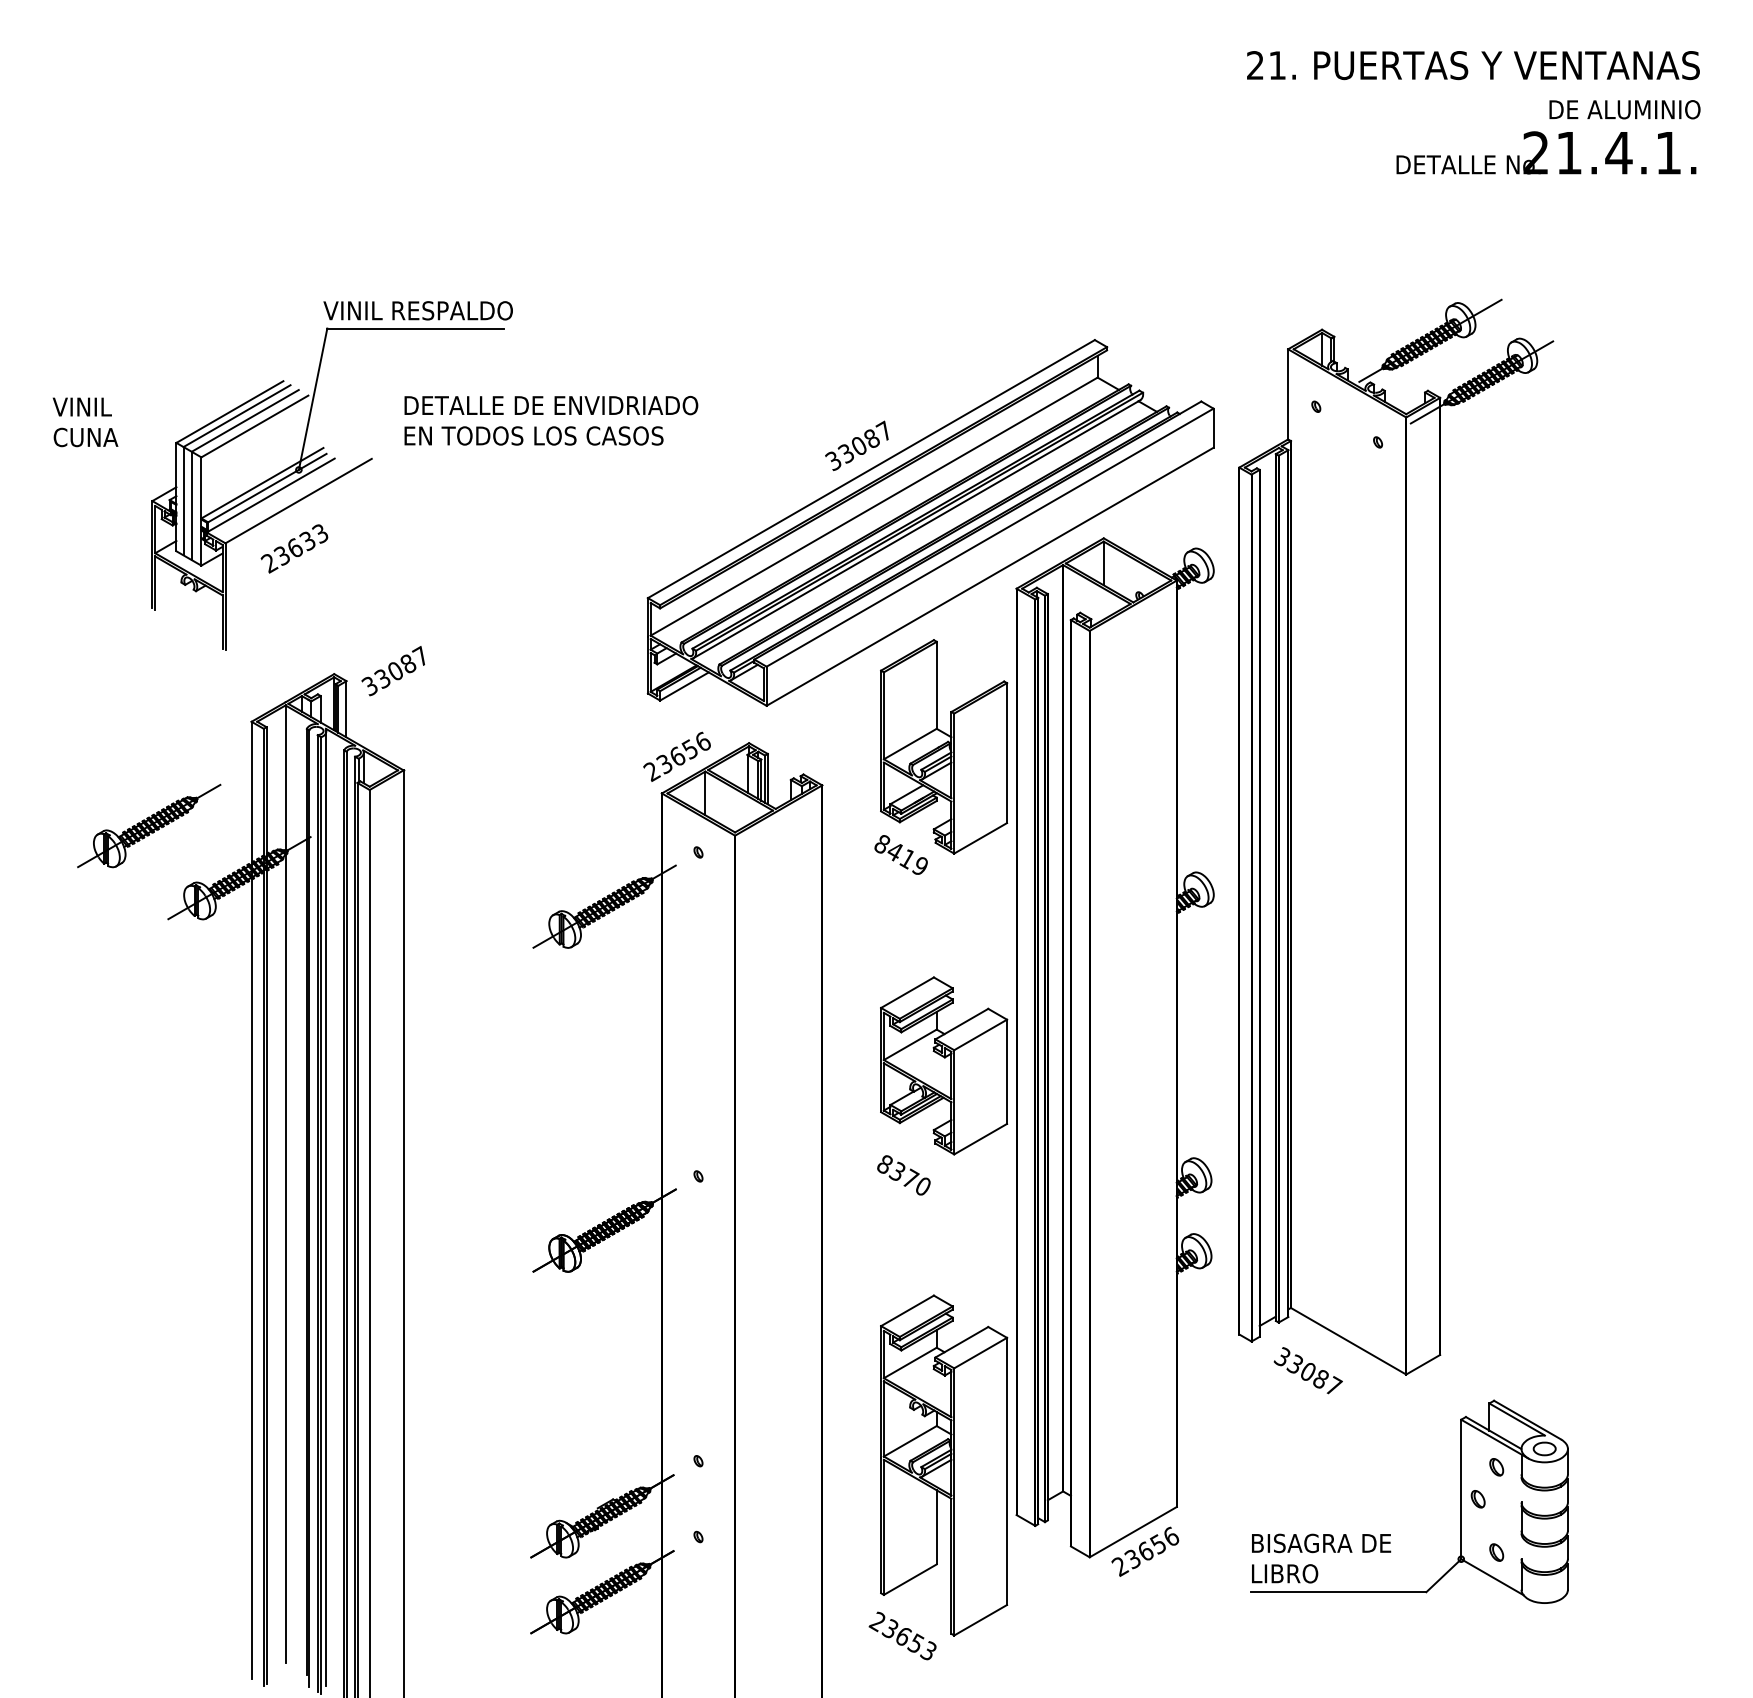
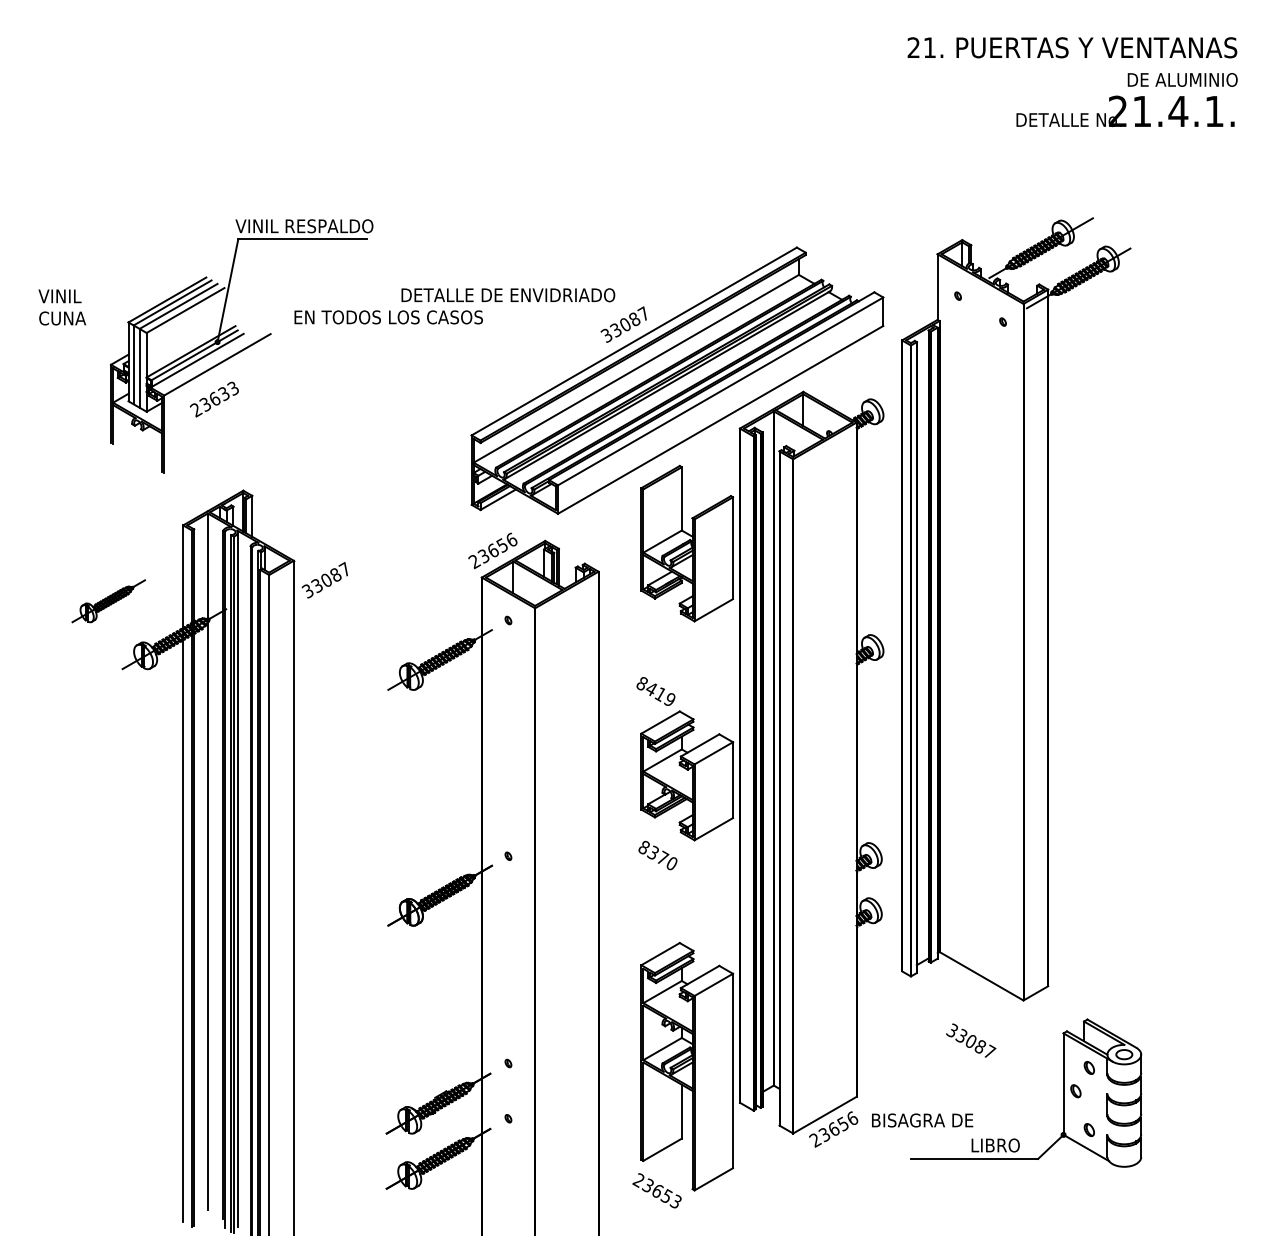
text: (551, 405) -> (508, 295), moved
text: (392, 671) -> (324, 580), moved
part: (149, 825) -> (108, 600), size x0.7
text: (900, 854) -> (655, 691), moved
text: (1307, 1370) -> (970, 1040), moved
text: (1321, 1543) -> (922, 1120), moved
text: (1285, 1573) -> (996, 1145), moved

